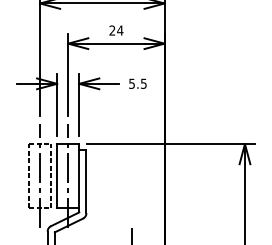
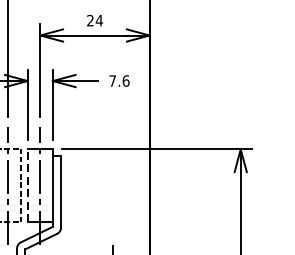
text: (137, 83) -> (118, 80), 5.5 -> 7.6
line: (57, 175) -> (28, 184), solid -> dashed

